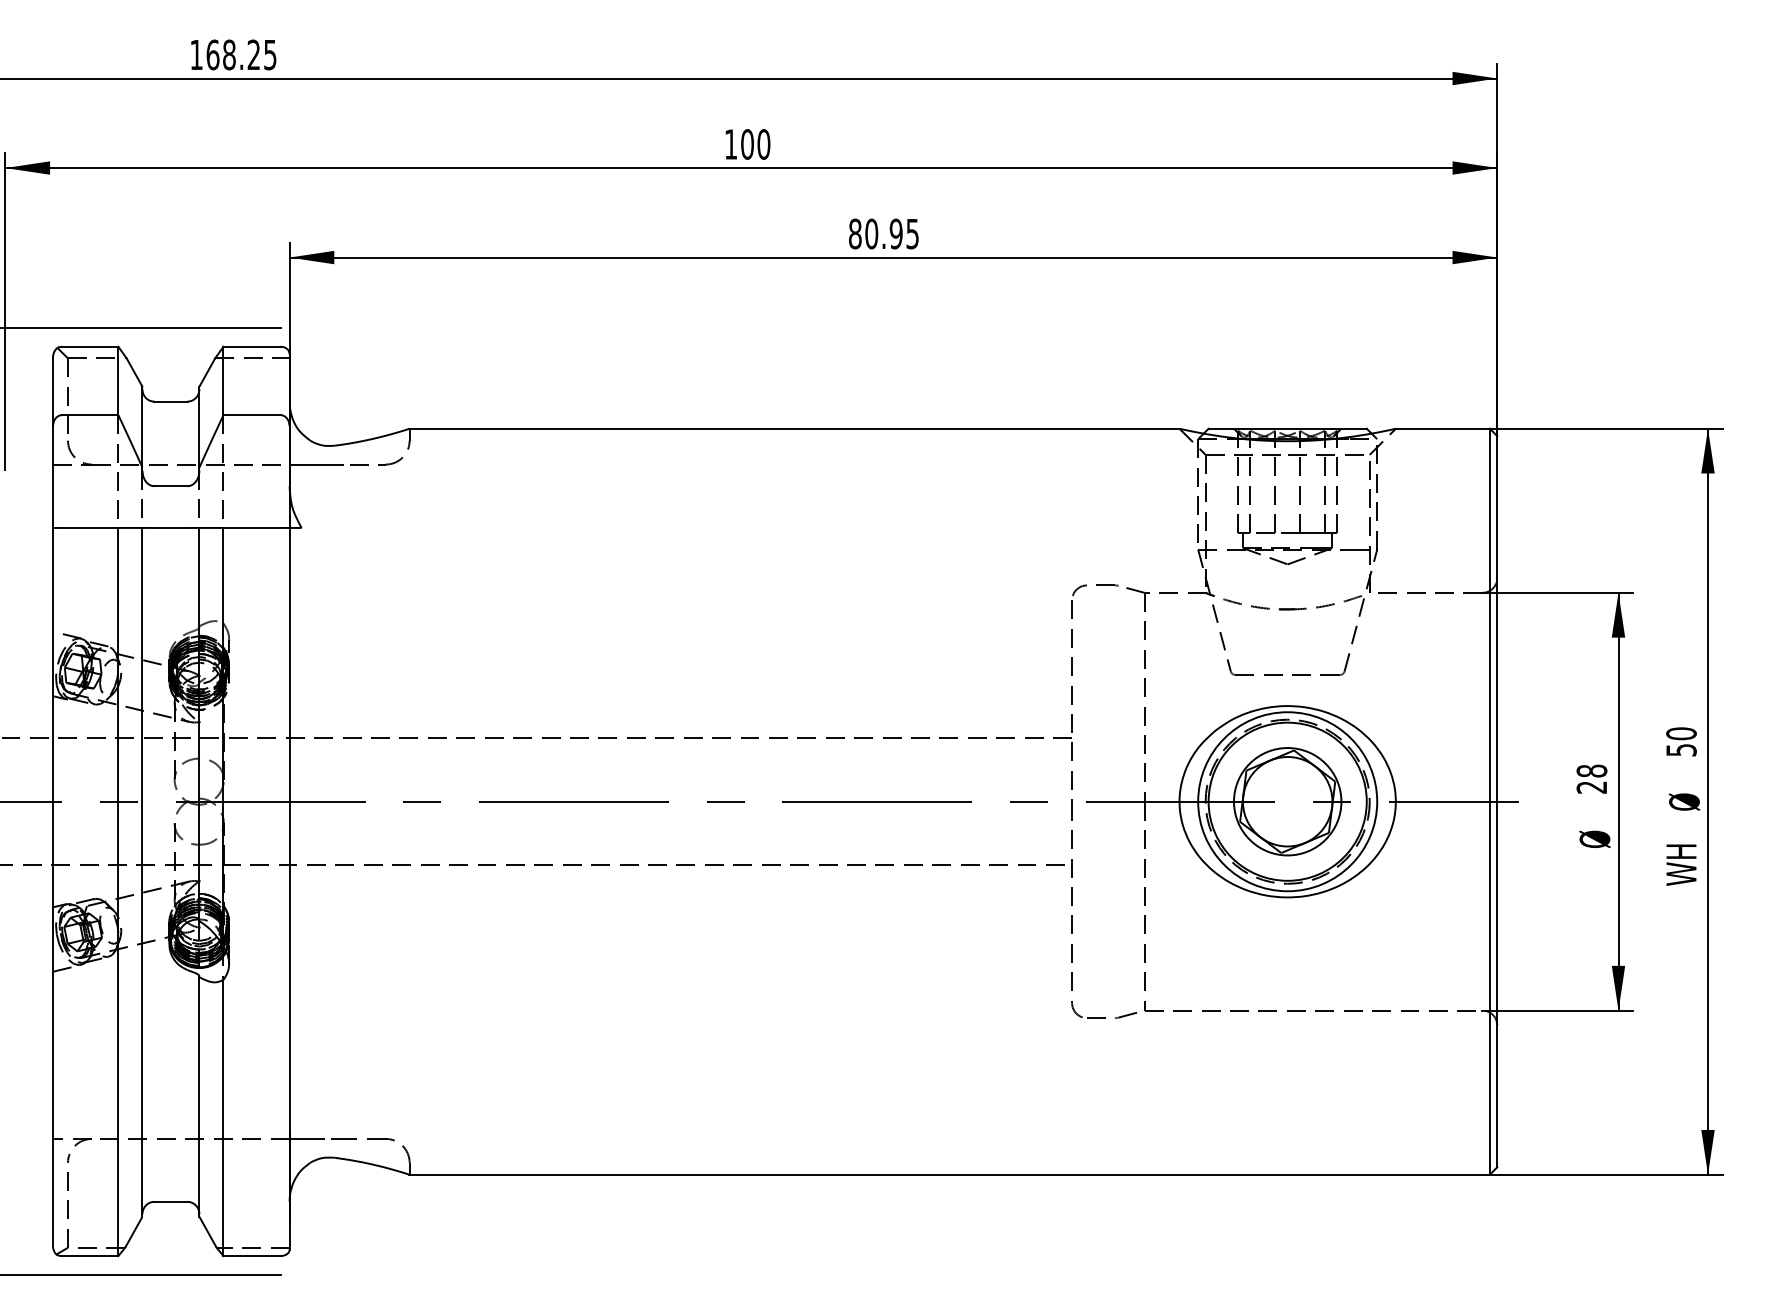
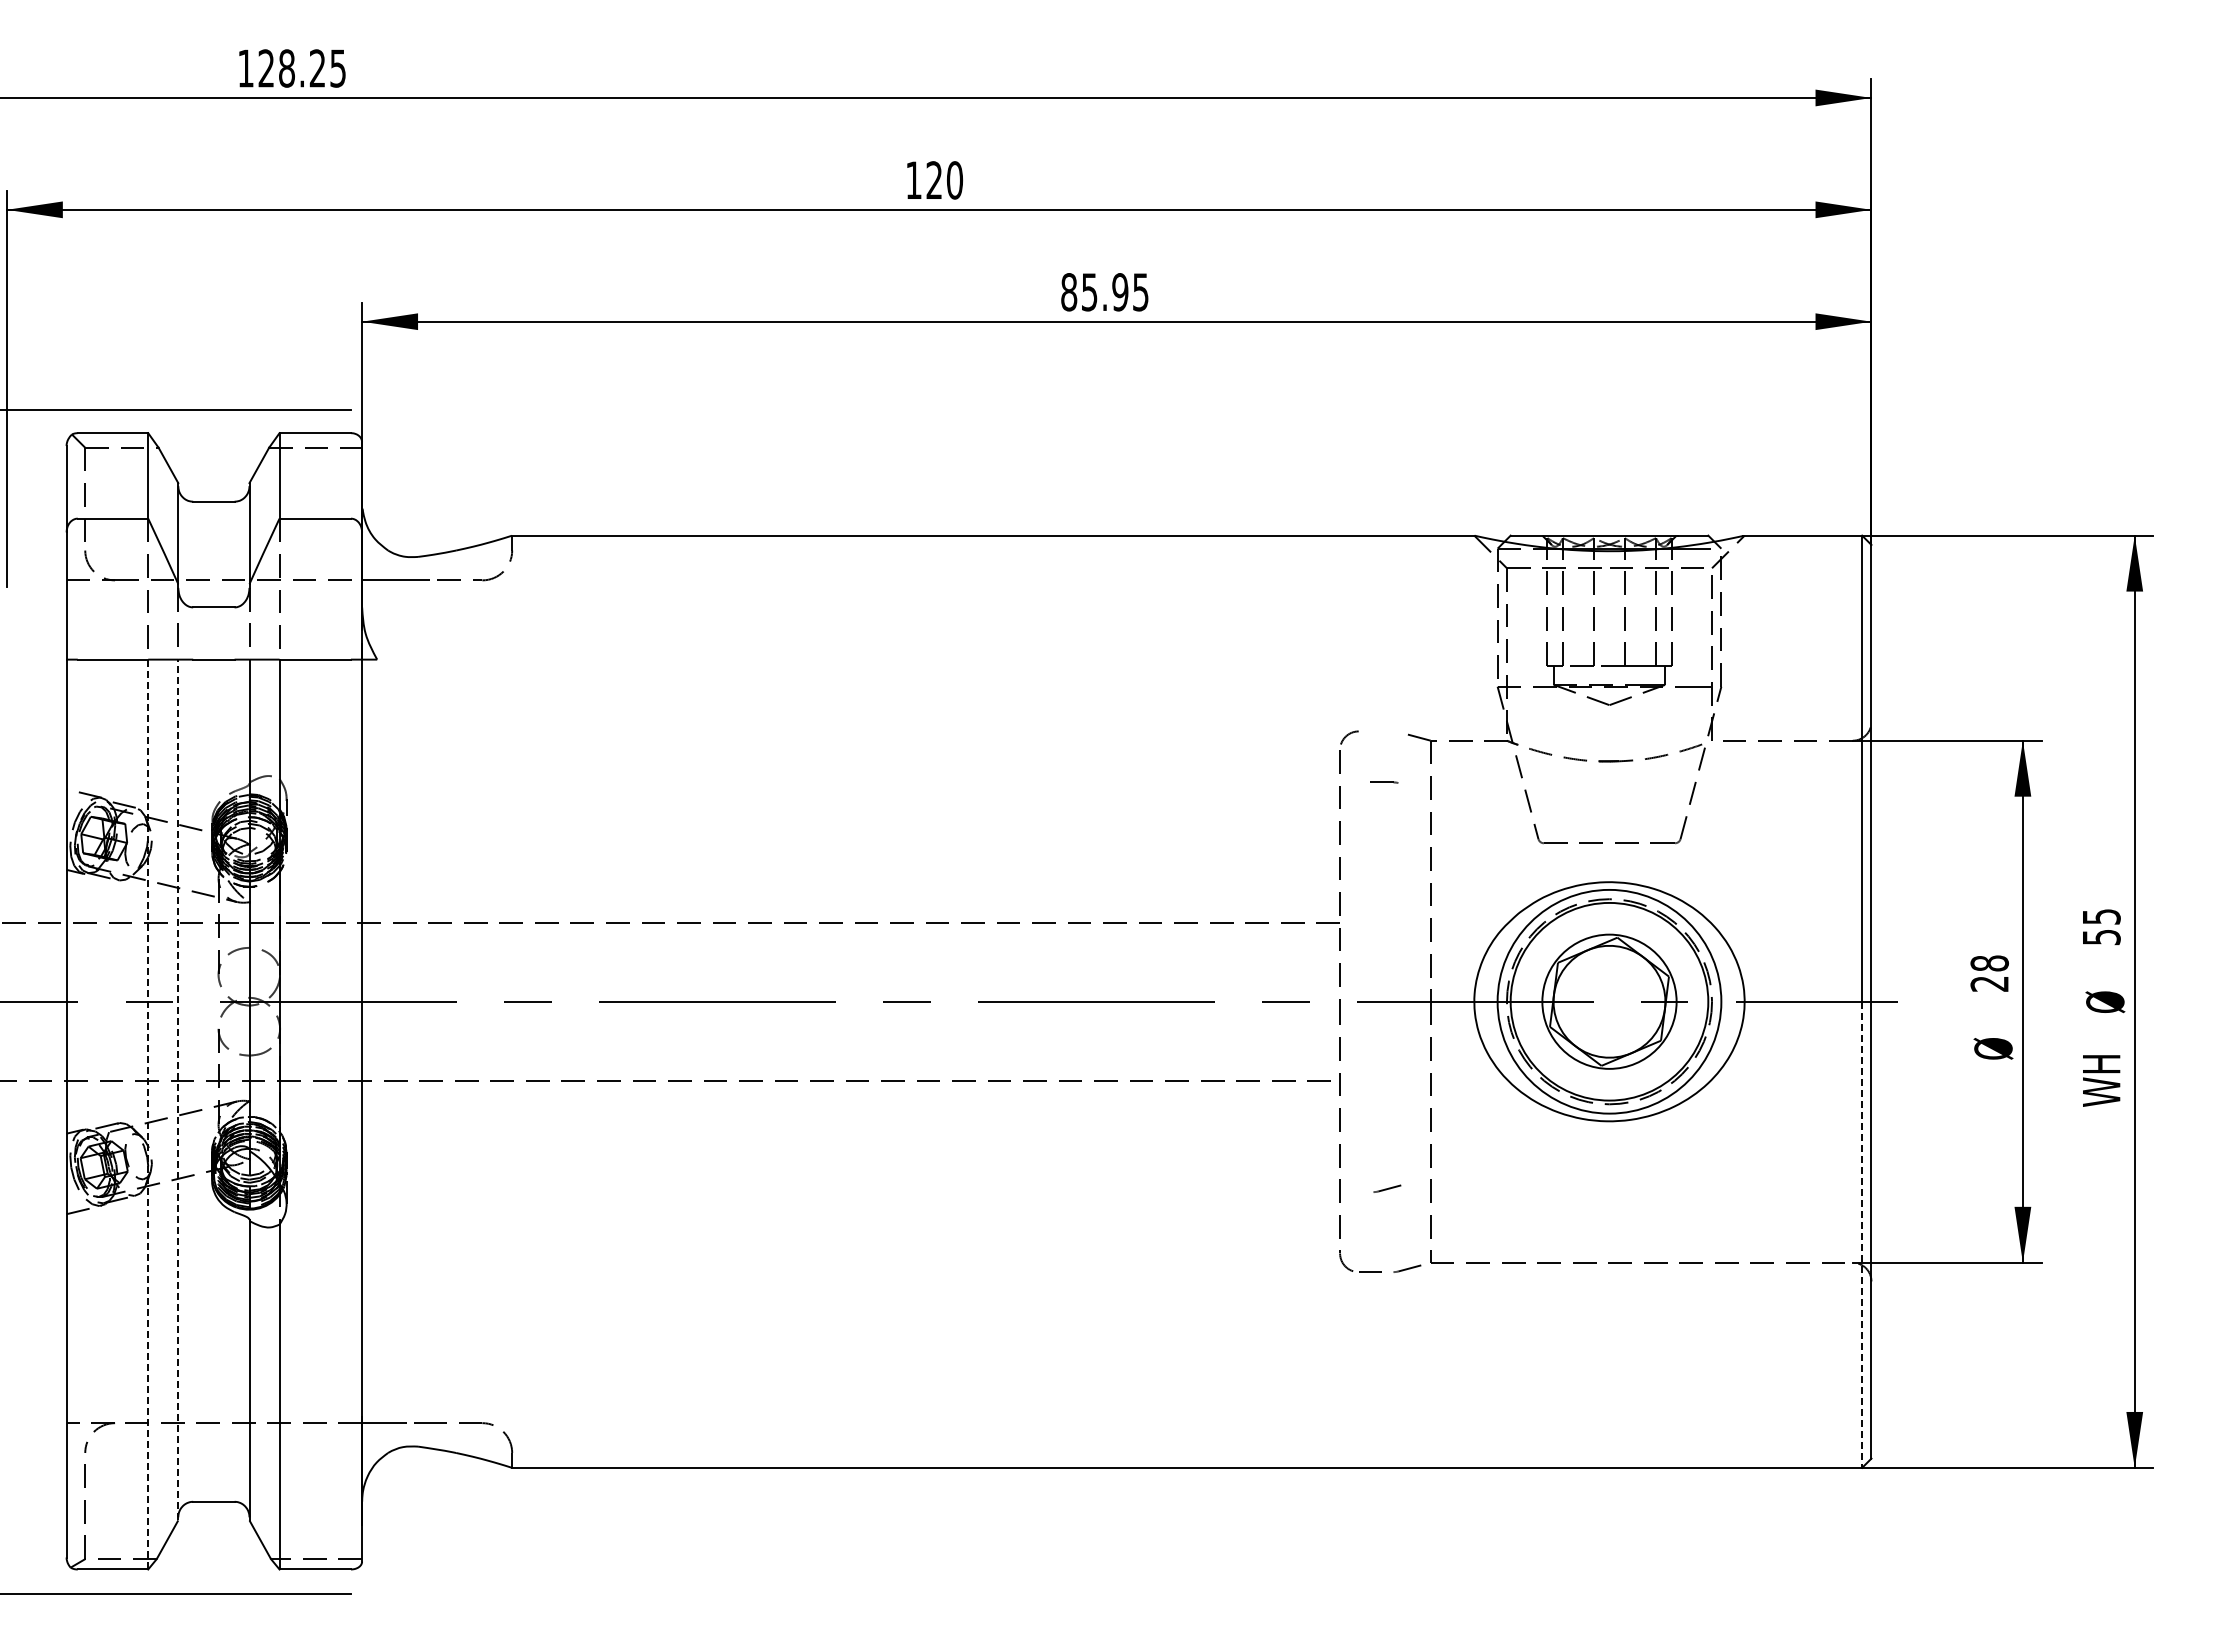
text: (213, 54) -> (266, 68), 168.25 -> 128.25
text: (747, 144) -> (934, 180), 100 -> 120
text: (871, 234) -> (1089, 292), 80.95 -> 85.95
line: (1107, 585) -> (1384, 782), moved
text: (1681, 733) -> (2101, 916), 50 -> 55
line: (142, 871) -> (178, 1089), solid -> dashed
line: (118, 891) -> (148, 1114), solid -> dashed
line: (1110, 951) -> (1387, 1188), added
line: (1490, 988) -> (1862, 1235), solid -> dashed

